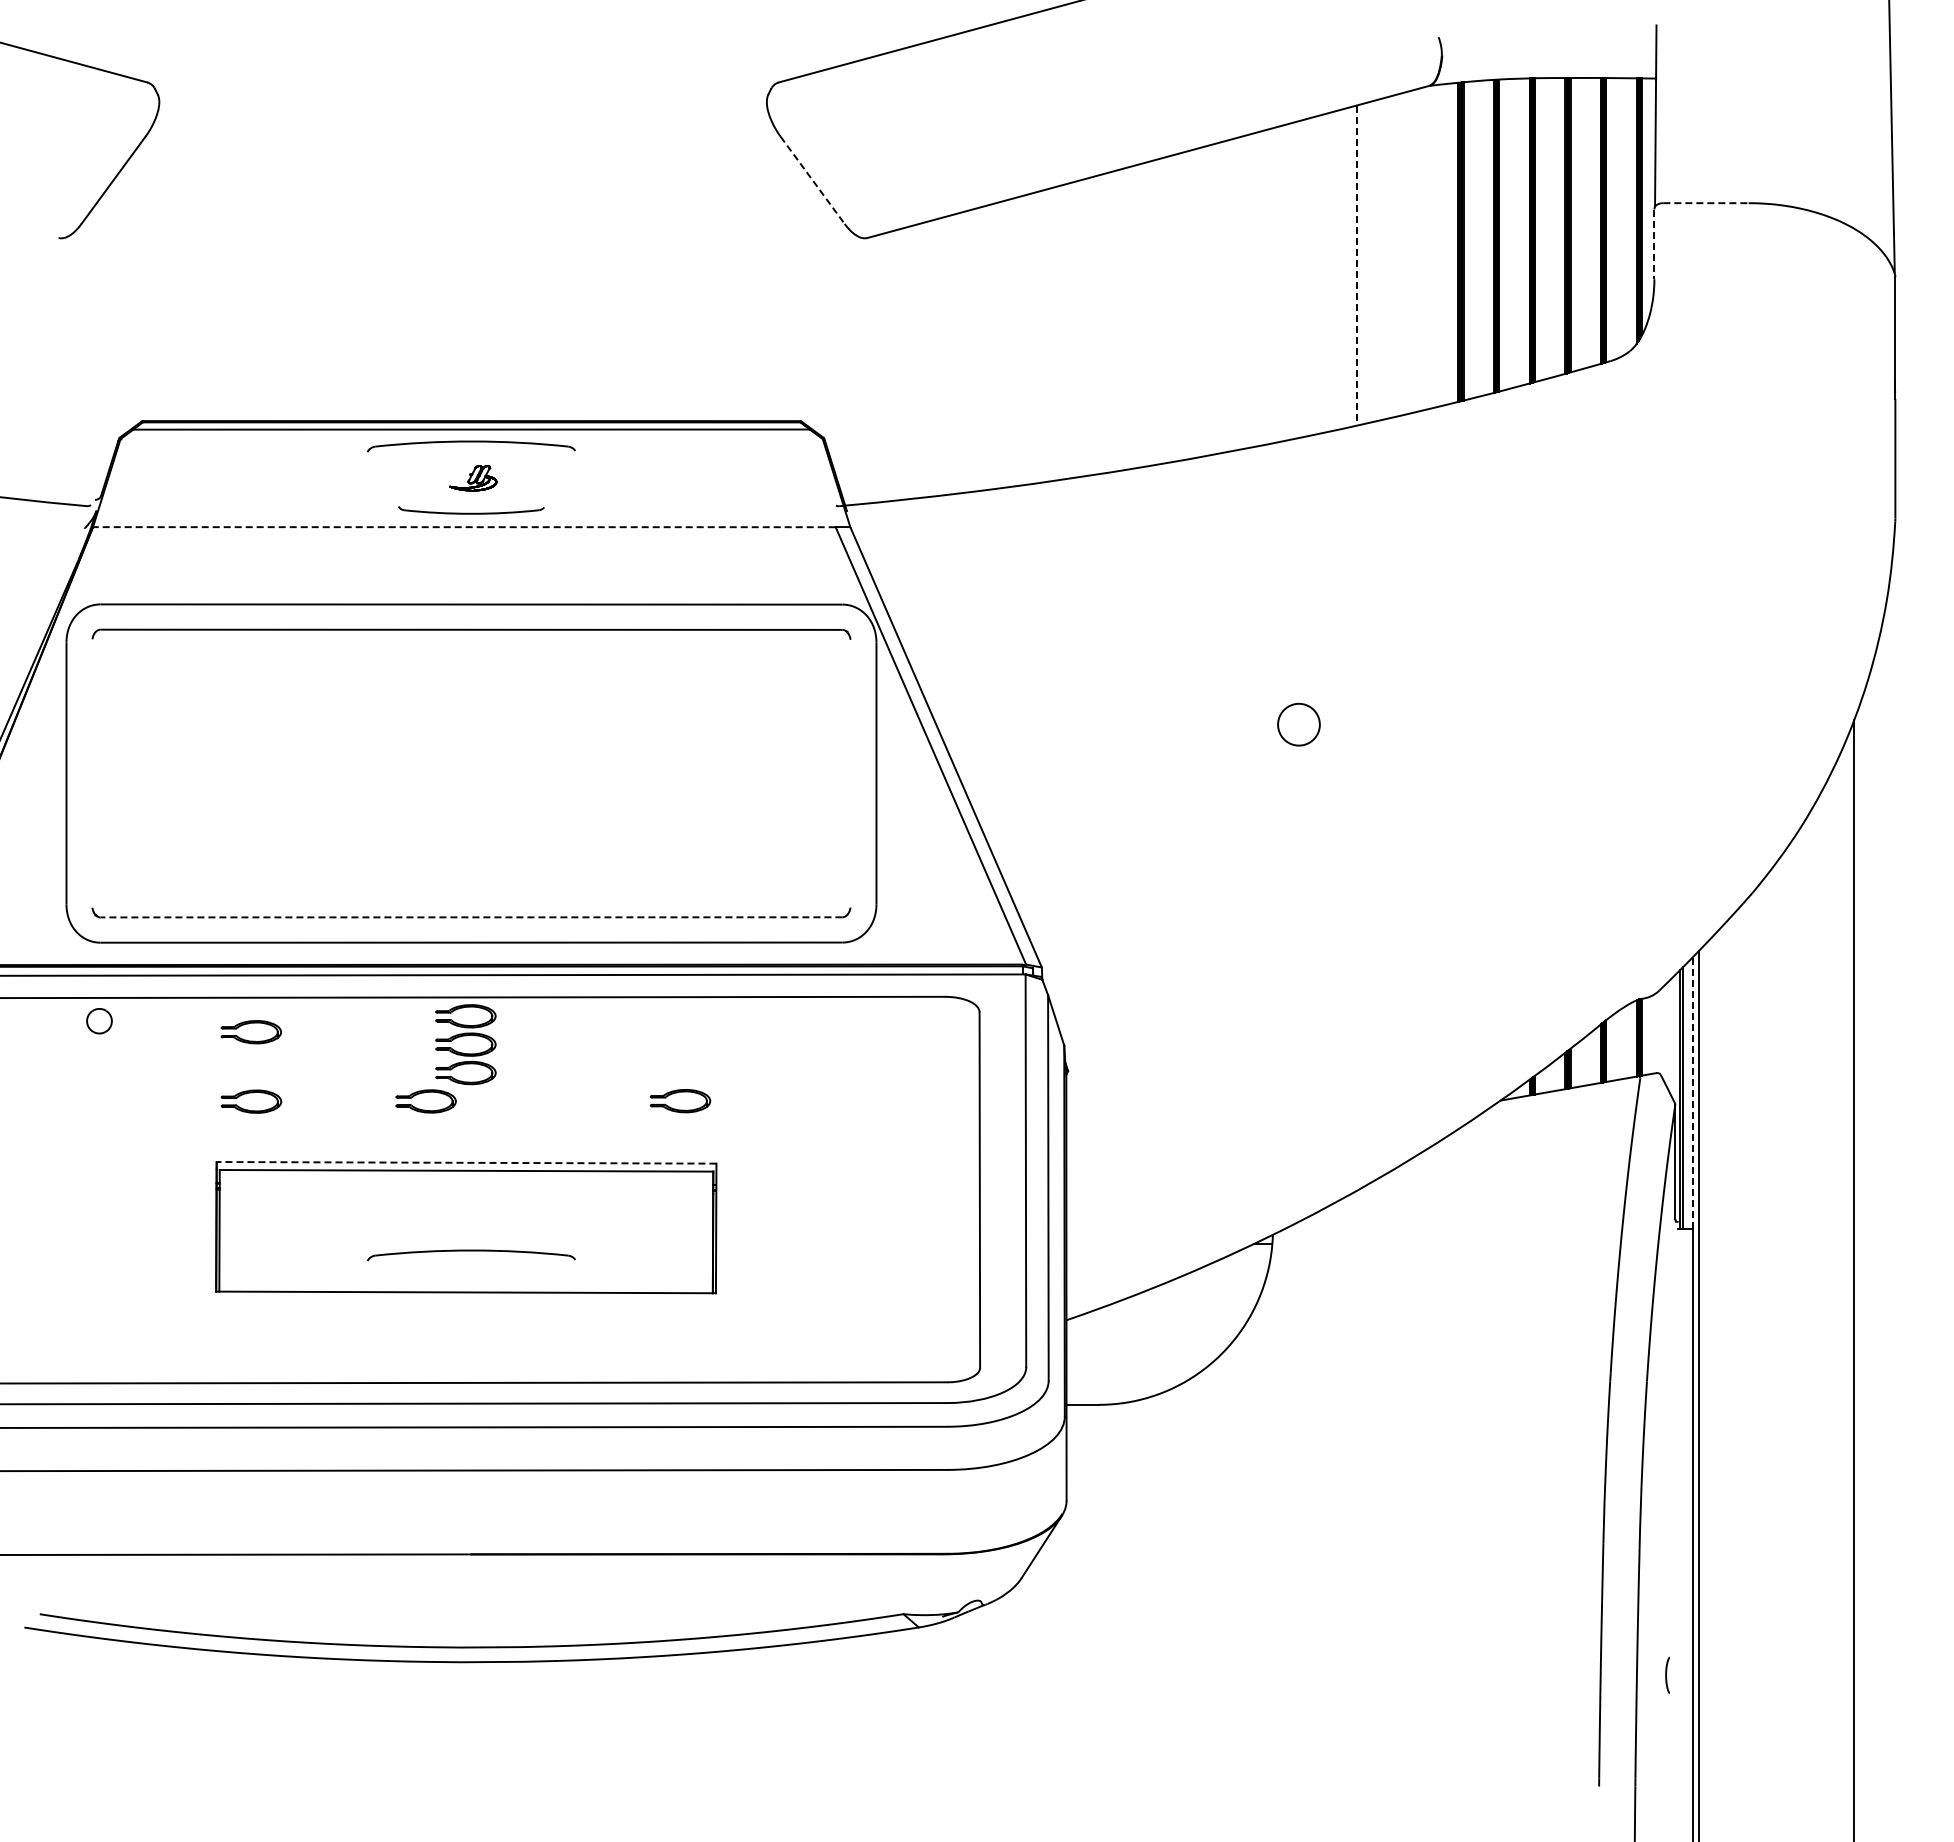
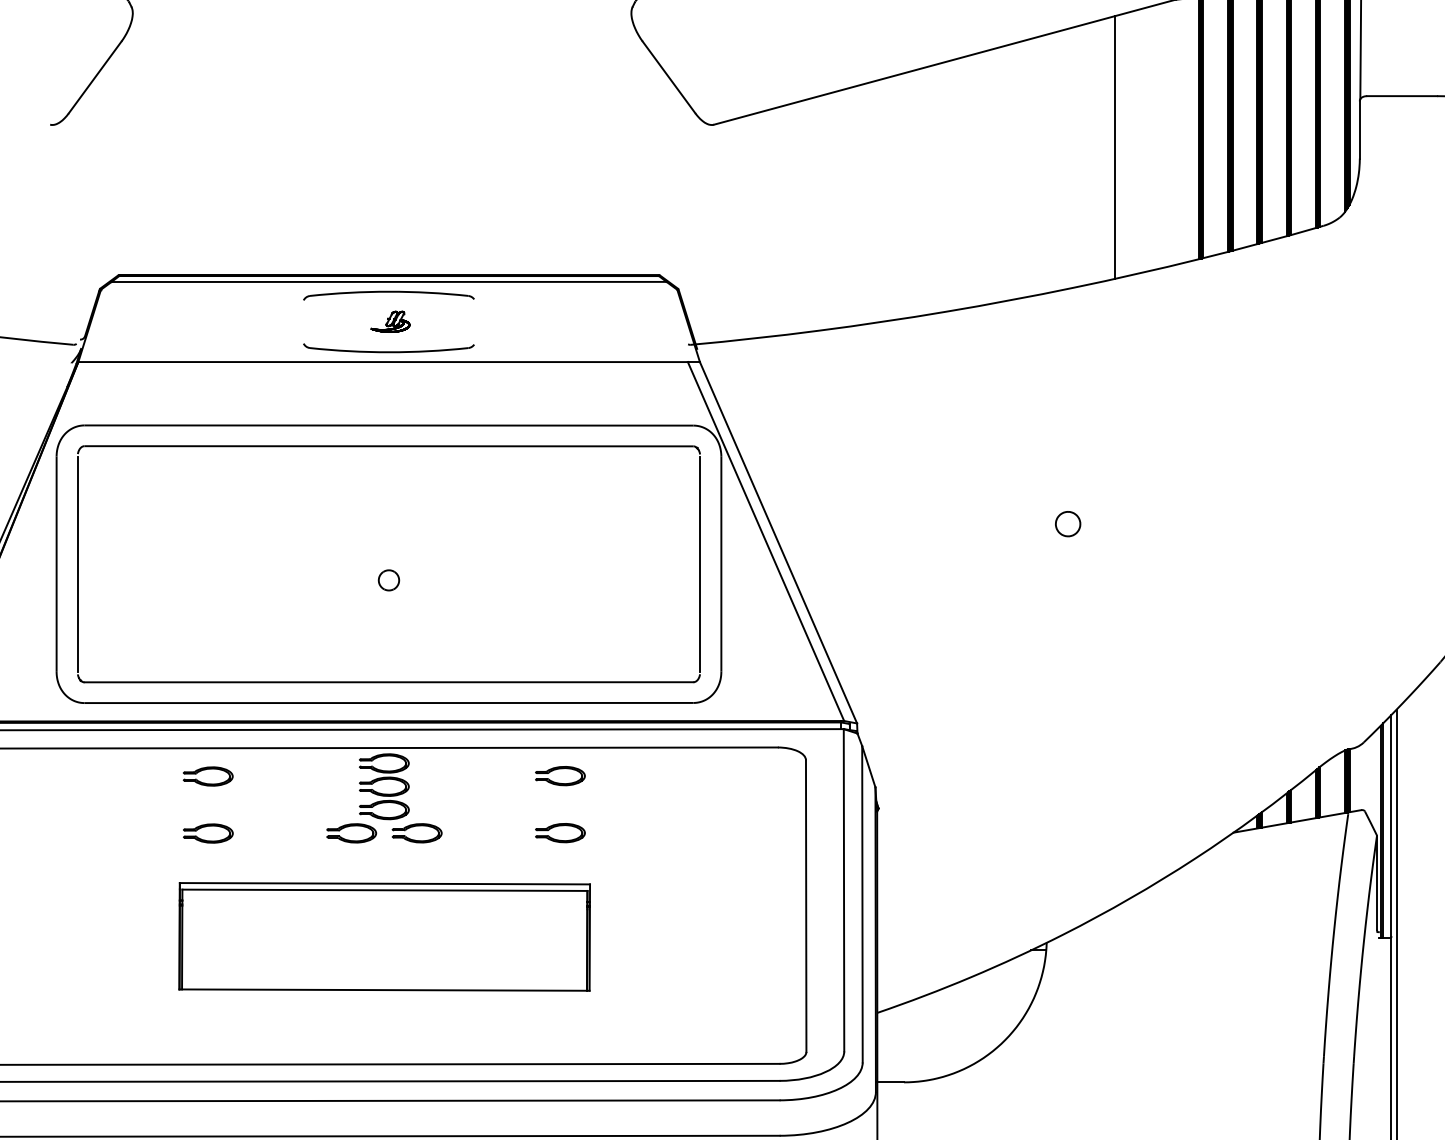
line: (813, 180) -> (669, 77), dashed -> solid
line: (1705, 203) -> (1401, 96), dashed -> solid
line: (1654, 244) -> (1359, 130), dashed -> solid
line: (1356, 266) -> (1115, 148), dashed -> solid
part: (471, 510) -> (389, 348), size x1.43
line: (463, 527) -> (382, 362), dashed -> solid
part: (1298, 724) -> (1067, 523), size x0.71
line: (92, 773) -> (77, 564), added
line: (850, 773) -> (700, 564), added
line: (471, 917) -> (389, 682), dashed -> solid
part: (99, 1021) -> (389, 580), moved
part: (680, 1023) -> (560, 769), added
line: (1692, 1093) -> (1391, 826), dashed -> solid
part: (505, 1109) -> (416, 839), added
line: (466, 1162) -> (384, 883), dashed -> solid
part: (471, 1255) -> (389, 959), removed

